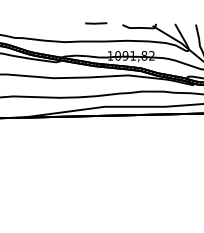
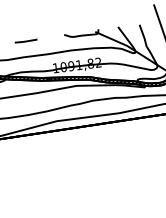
line: (96, 23) -> (26, 41), moved

